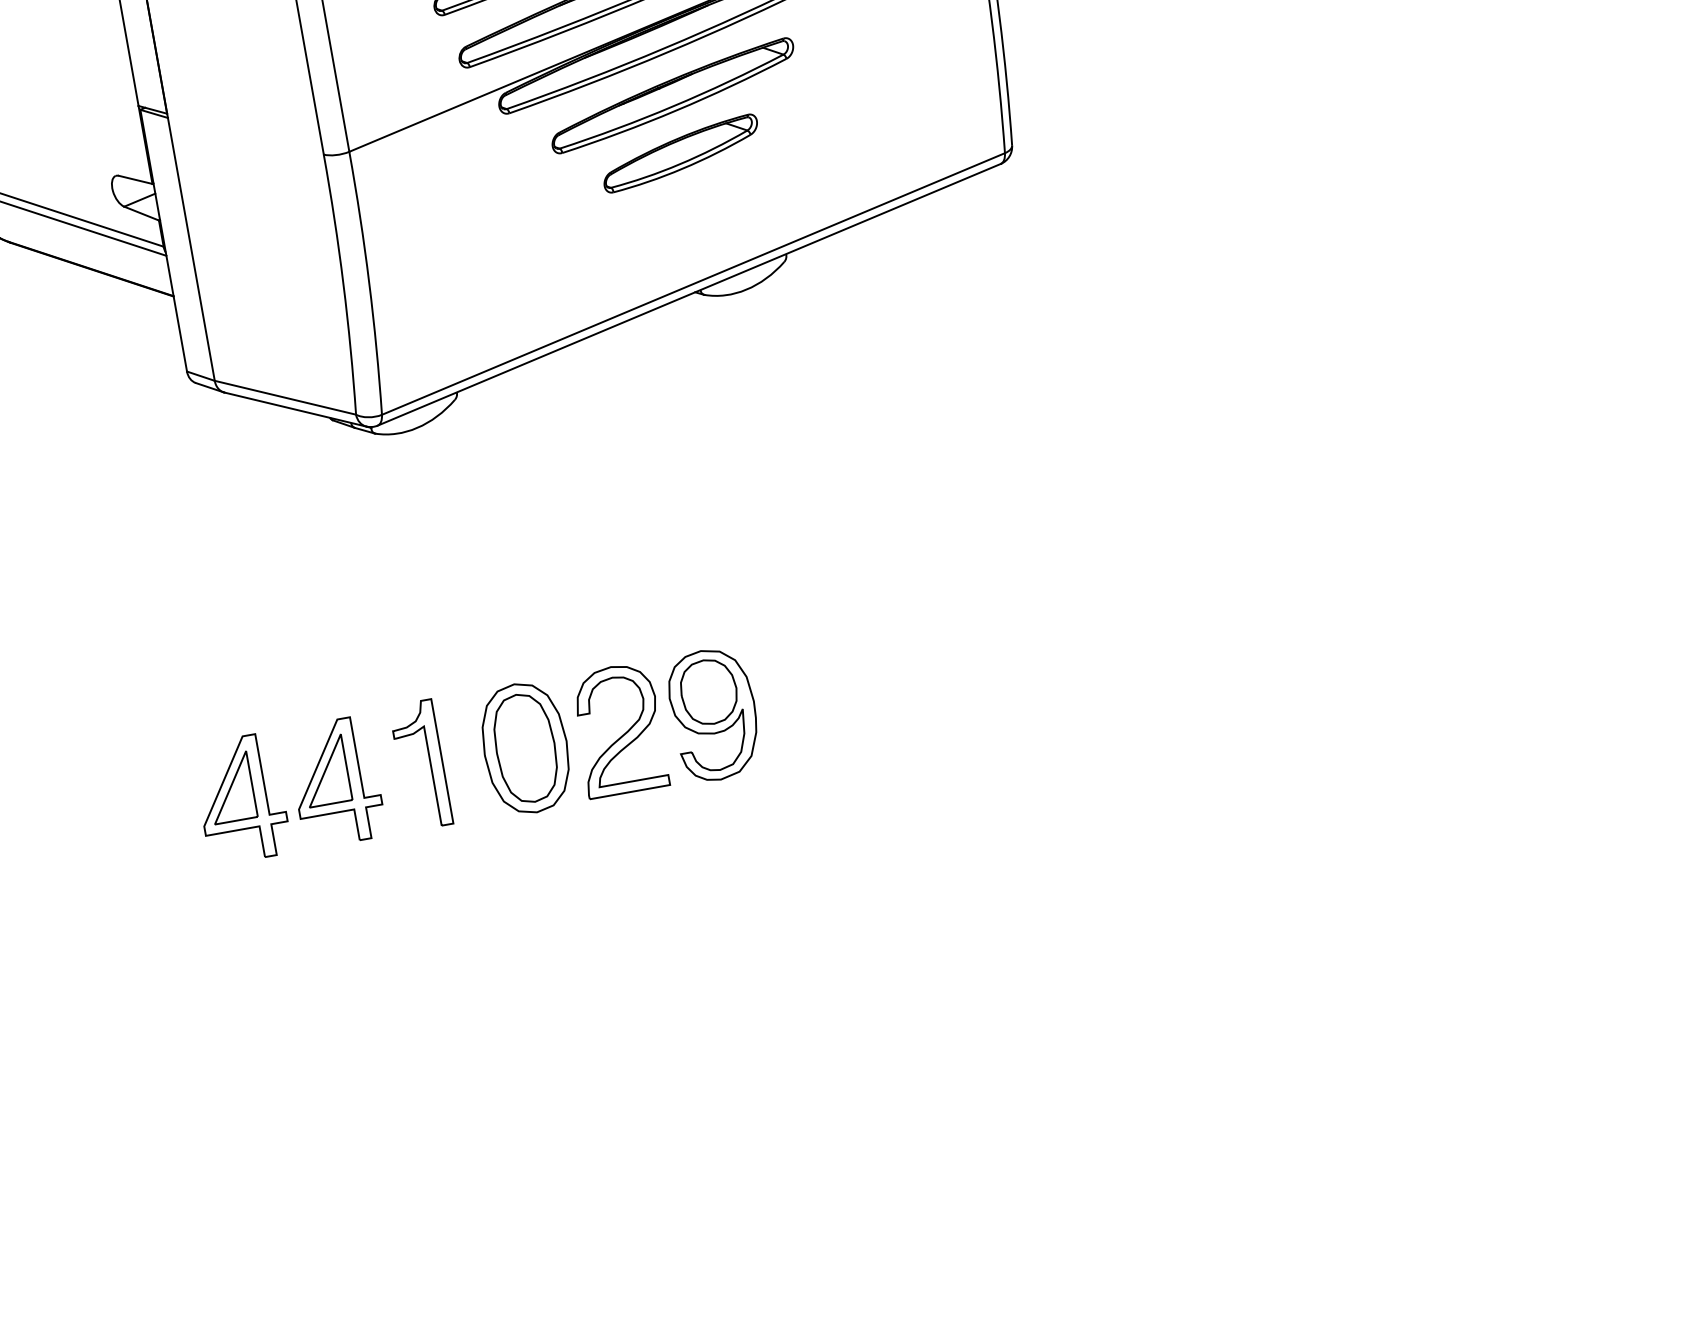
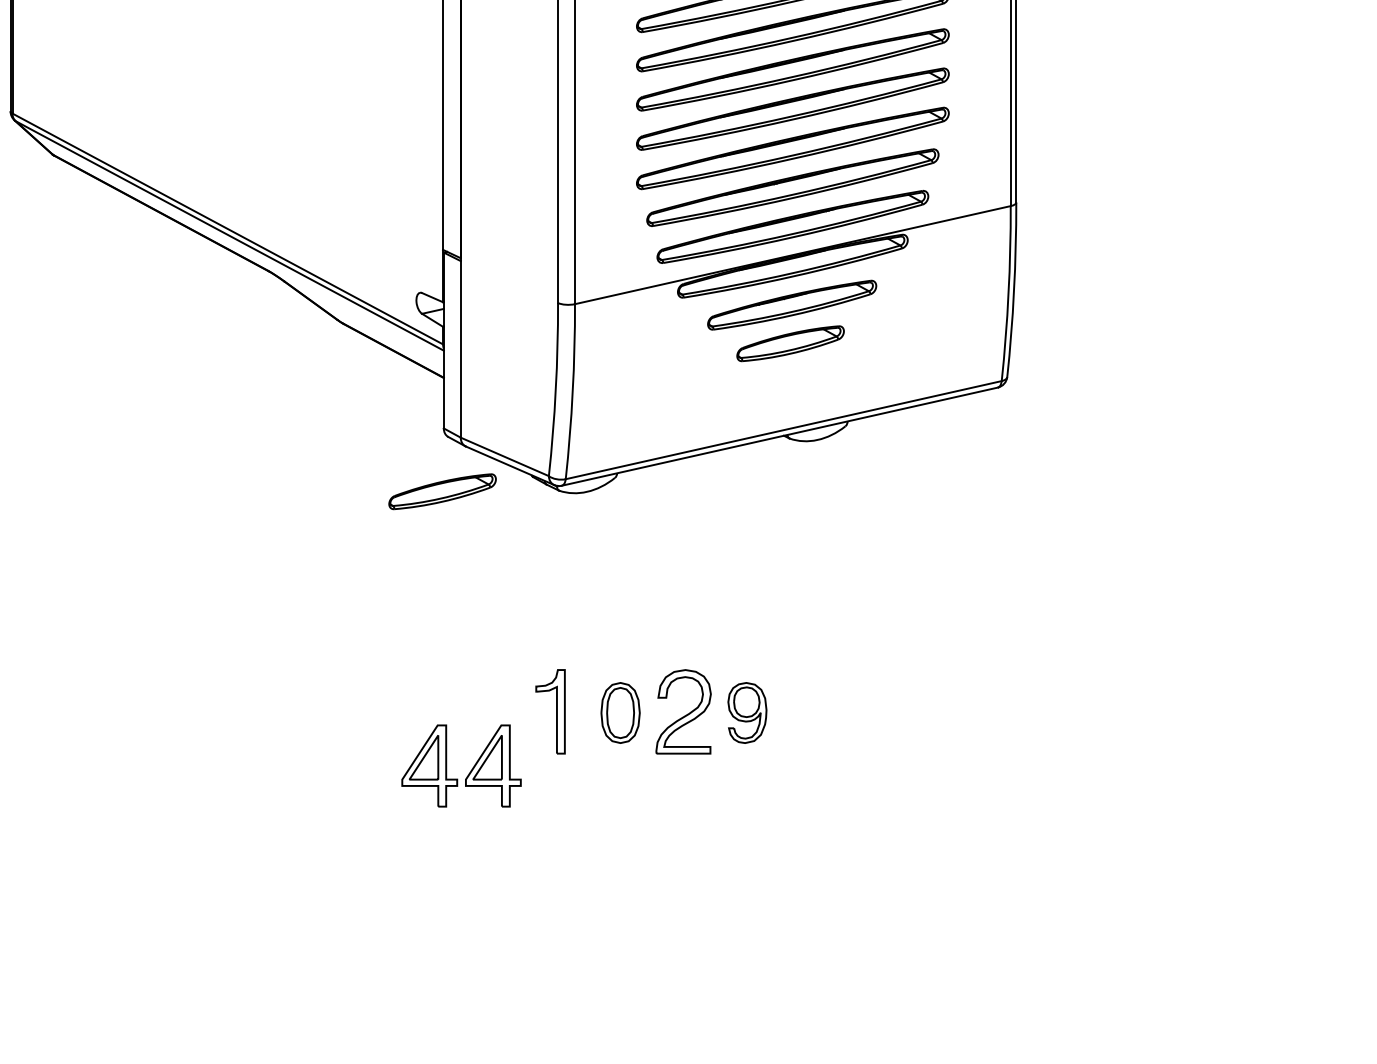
part: (201, 465) -> (442, 491), added
part: (714, 713) -> (747, 712), size x0.7
part: (525, 747) -> (620, 712), size x0.7
part: (303, 794) -> (470, 770), moved

